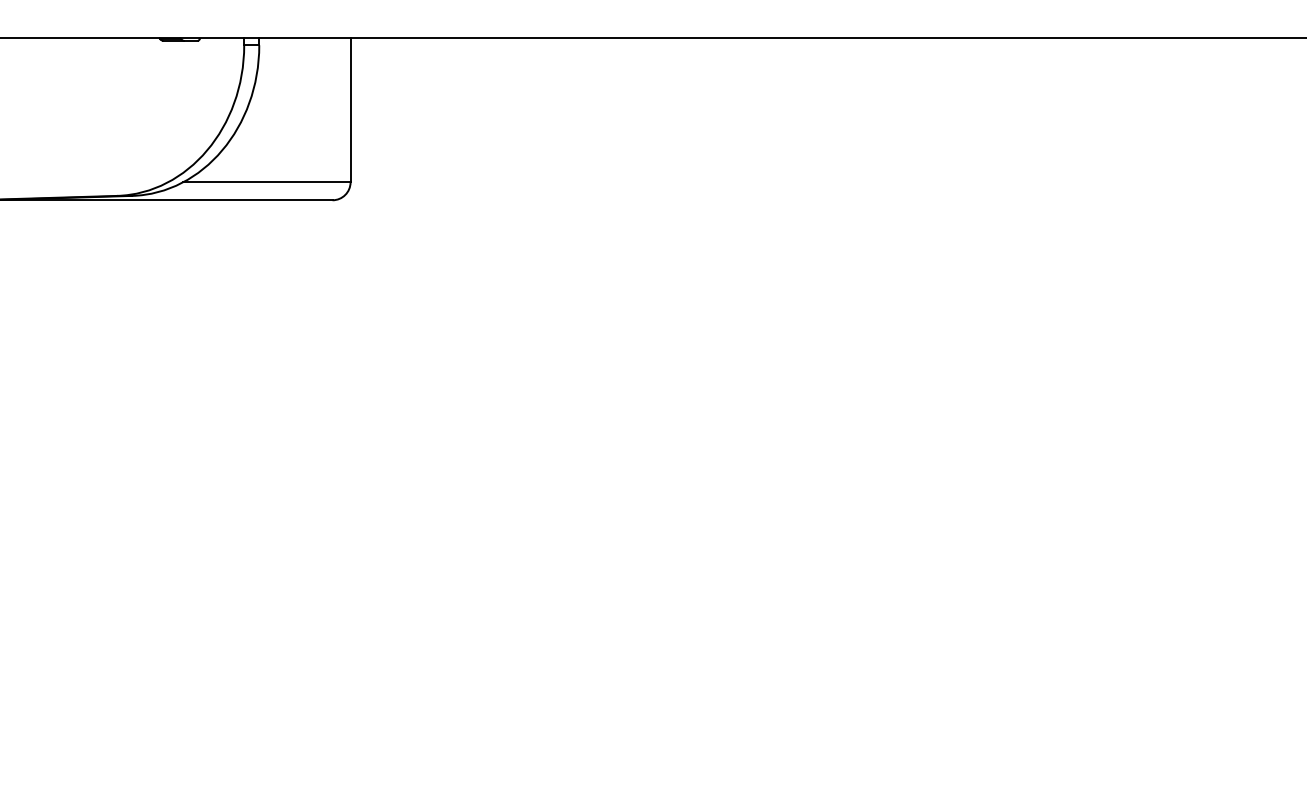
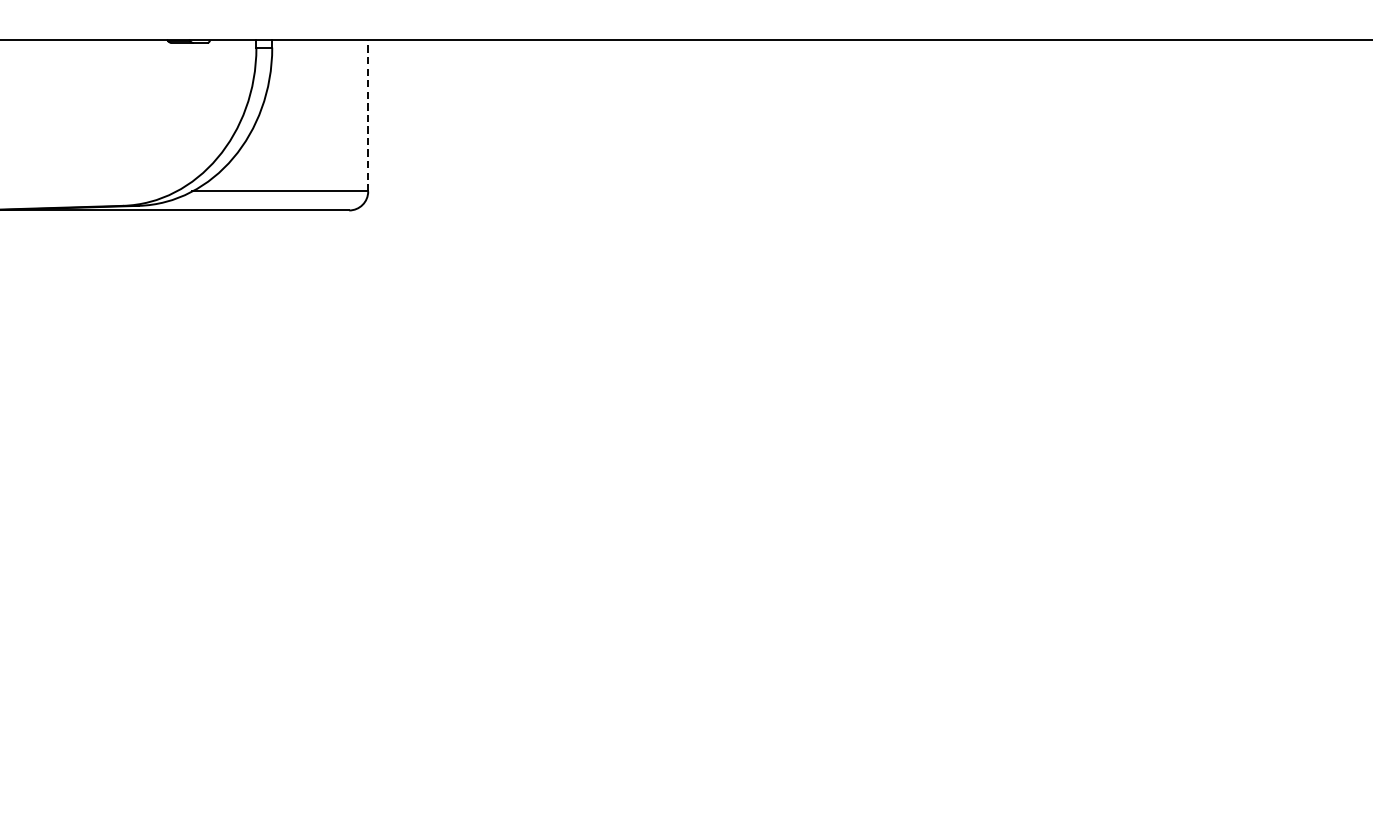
line: (350, 110) -> (368, 116), solid -> dashed

